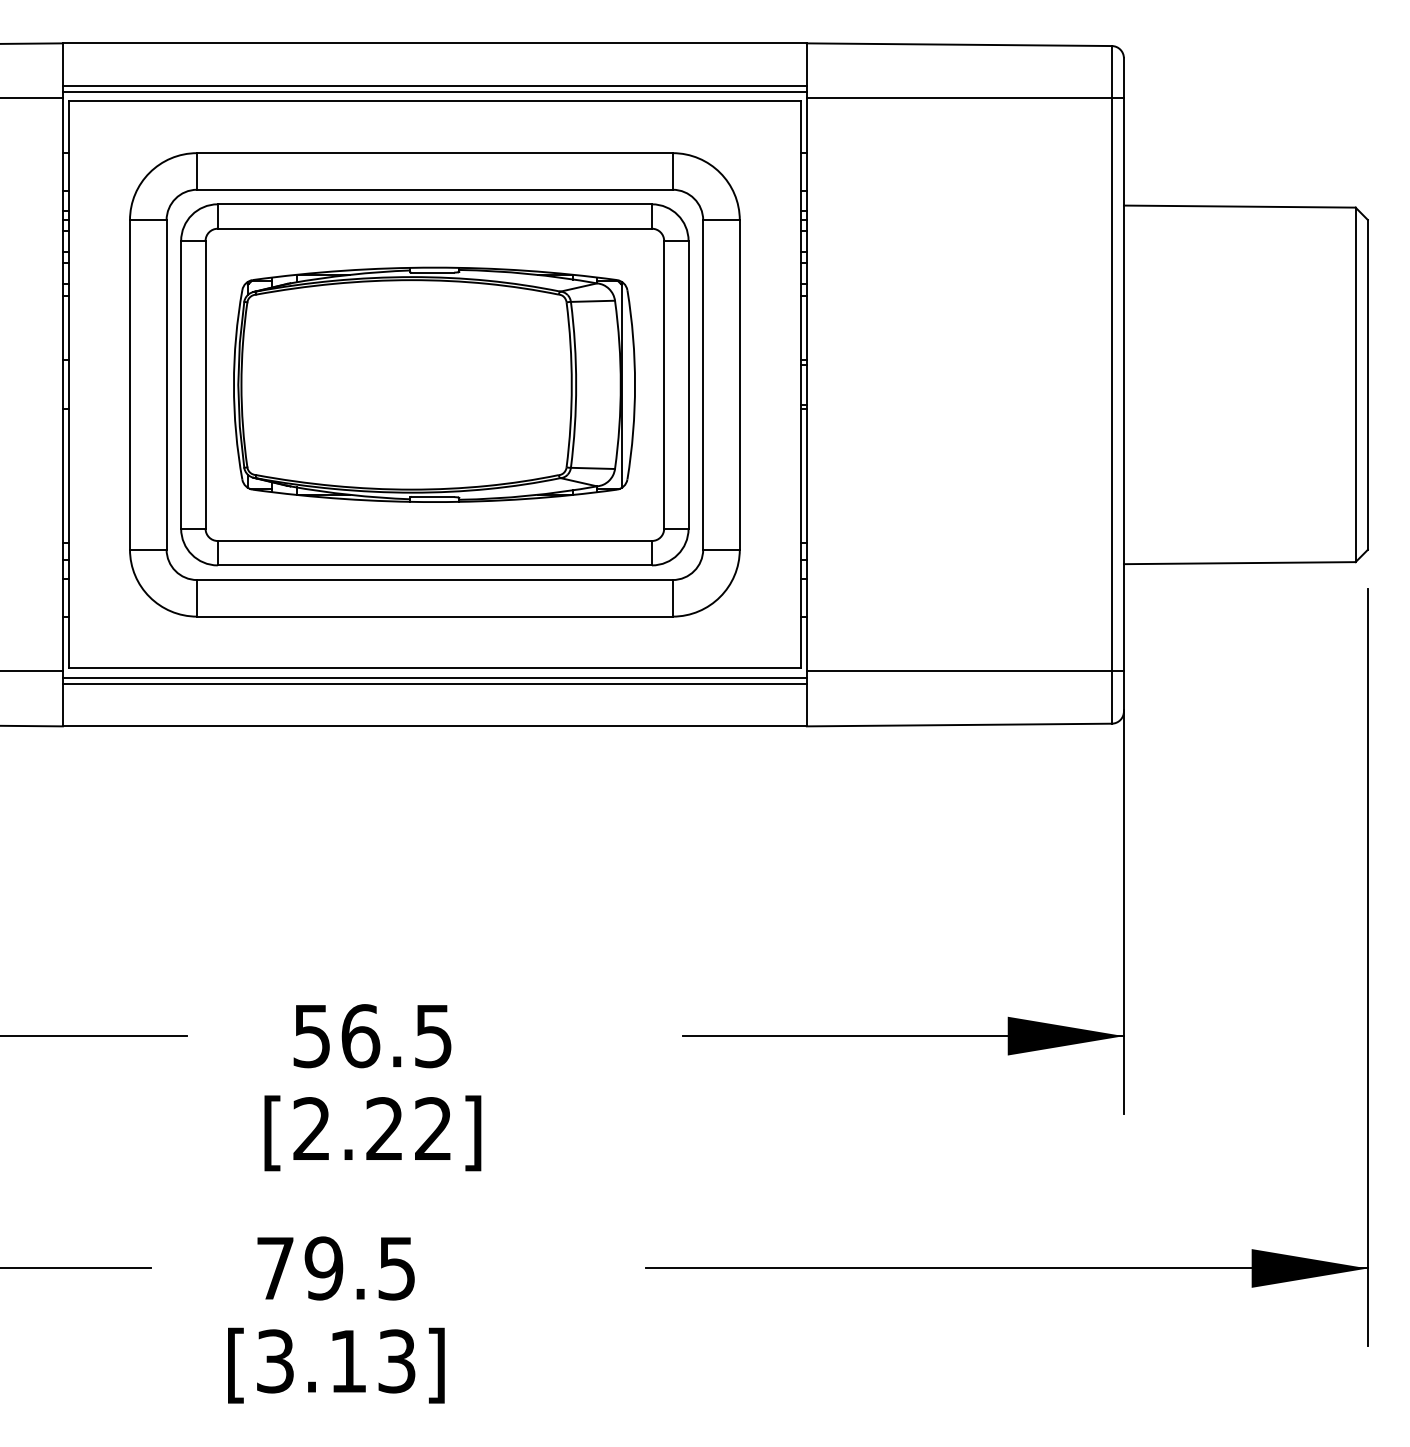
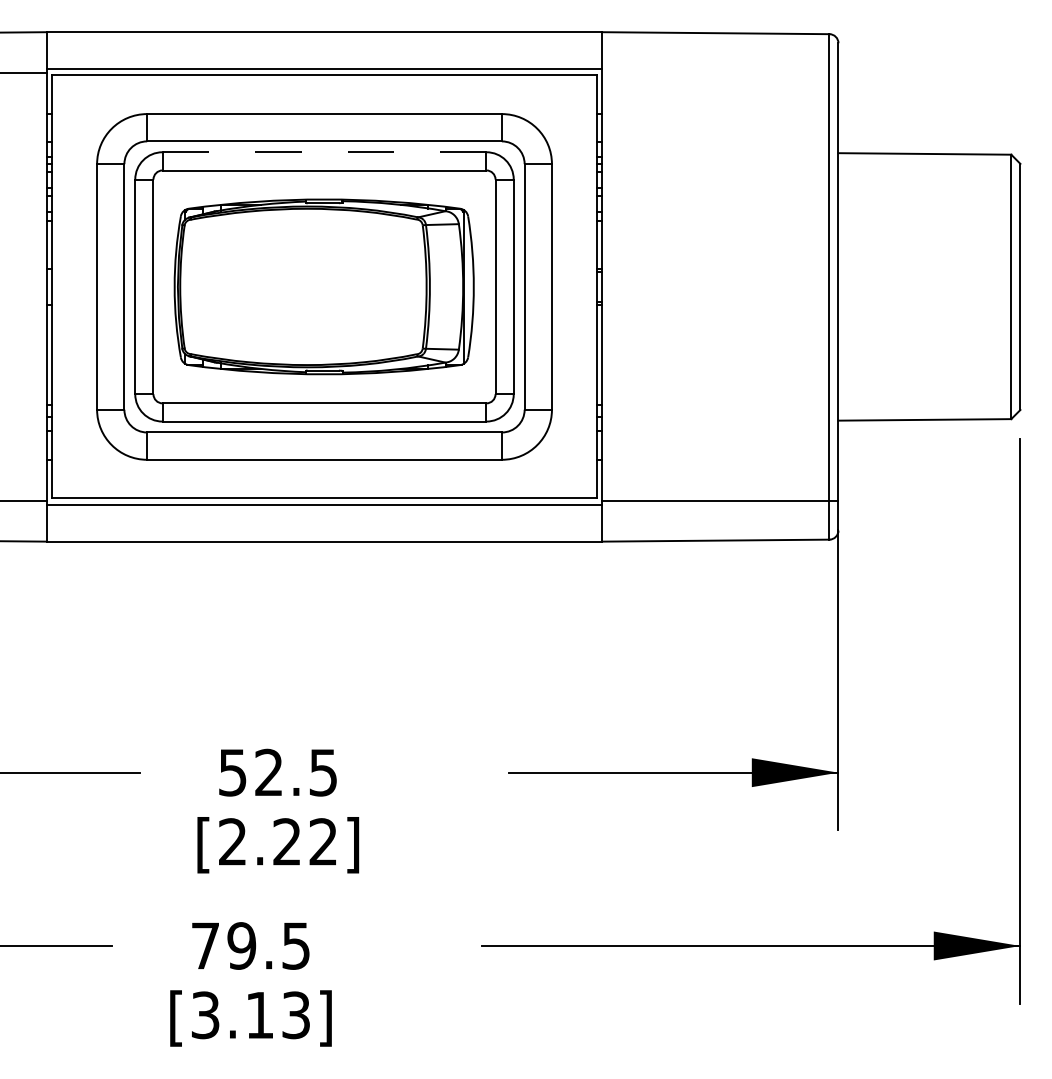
line: (434, 86) -> (324, 64), removed
line: (964, 98) -> (719, 73), removed
line: (434, 204) -> (324, 152), solid -> dashed
line: (434, 683) -> (324, 509), removed
text: (360, 1036) -> (269, 772), 56.5 -> 52.5

